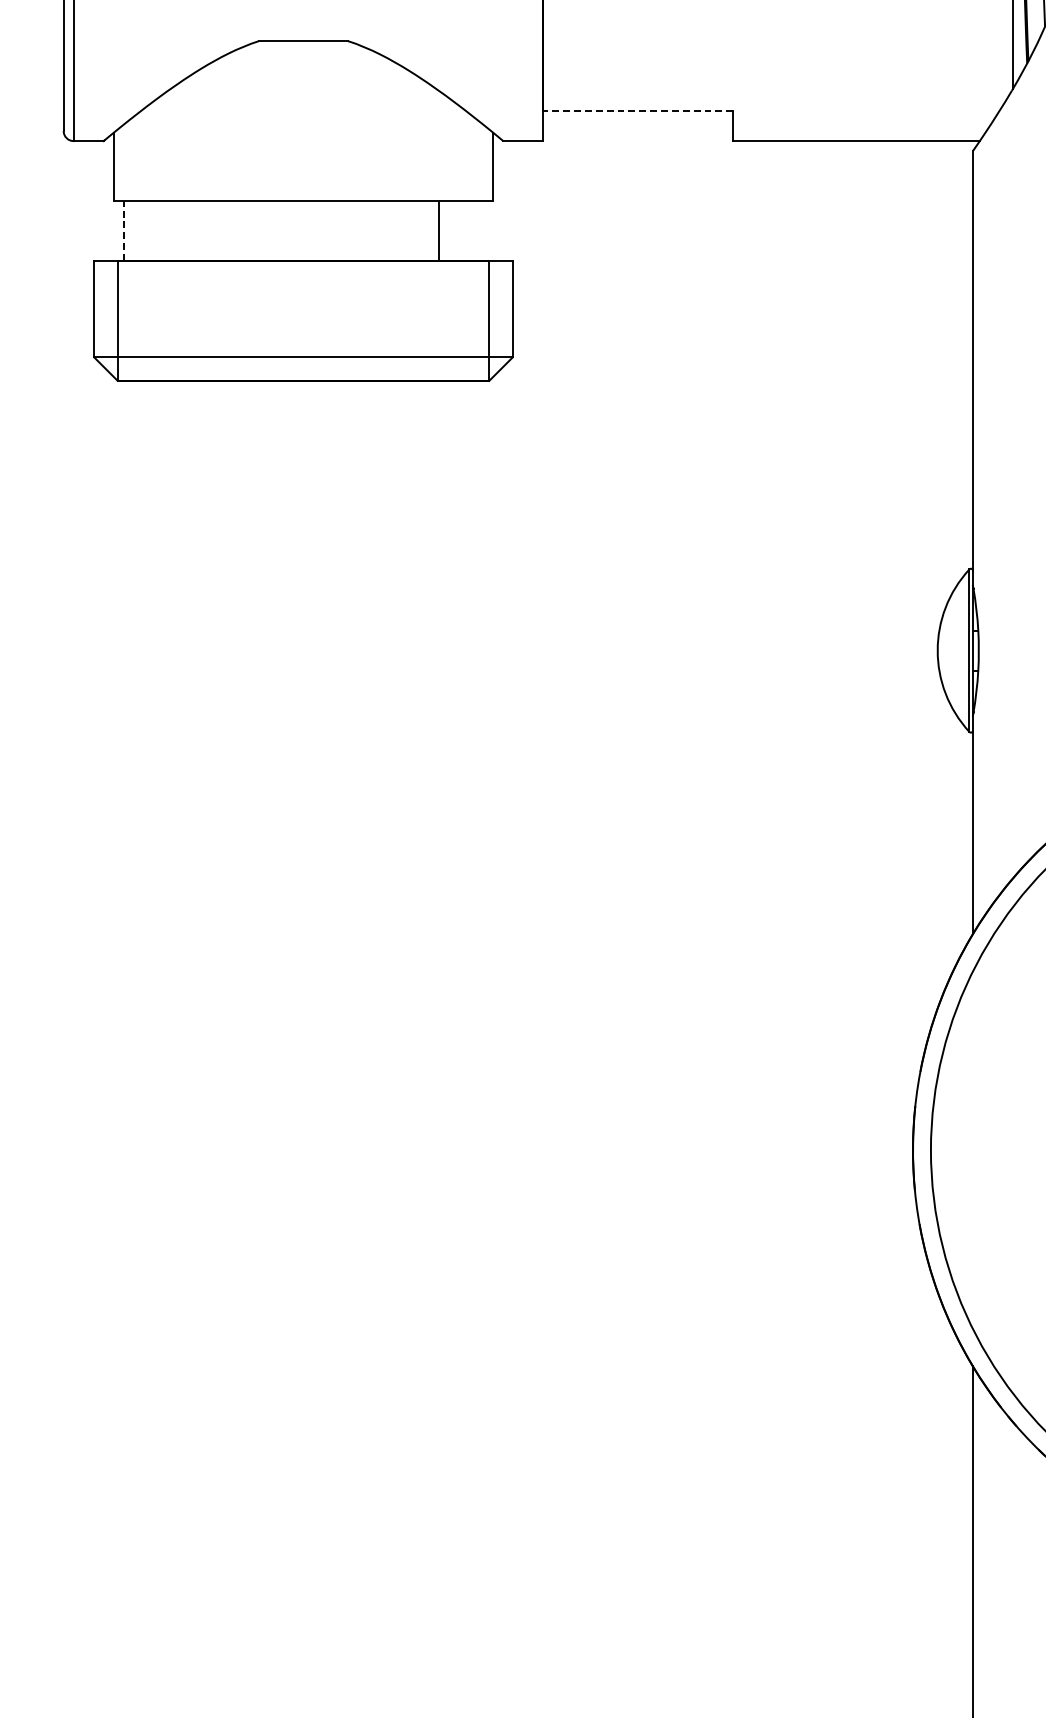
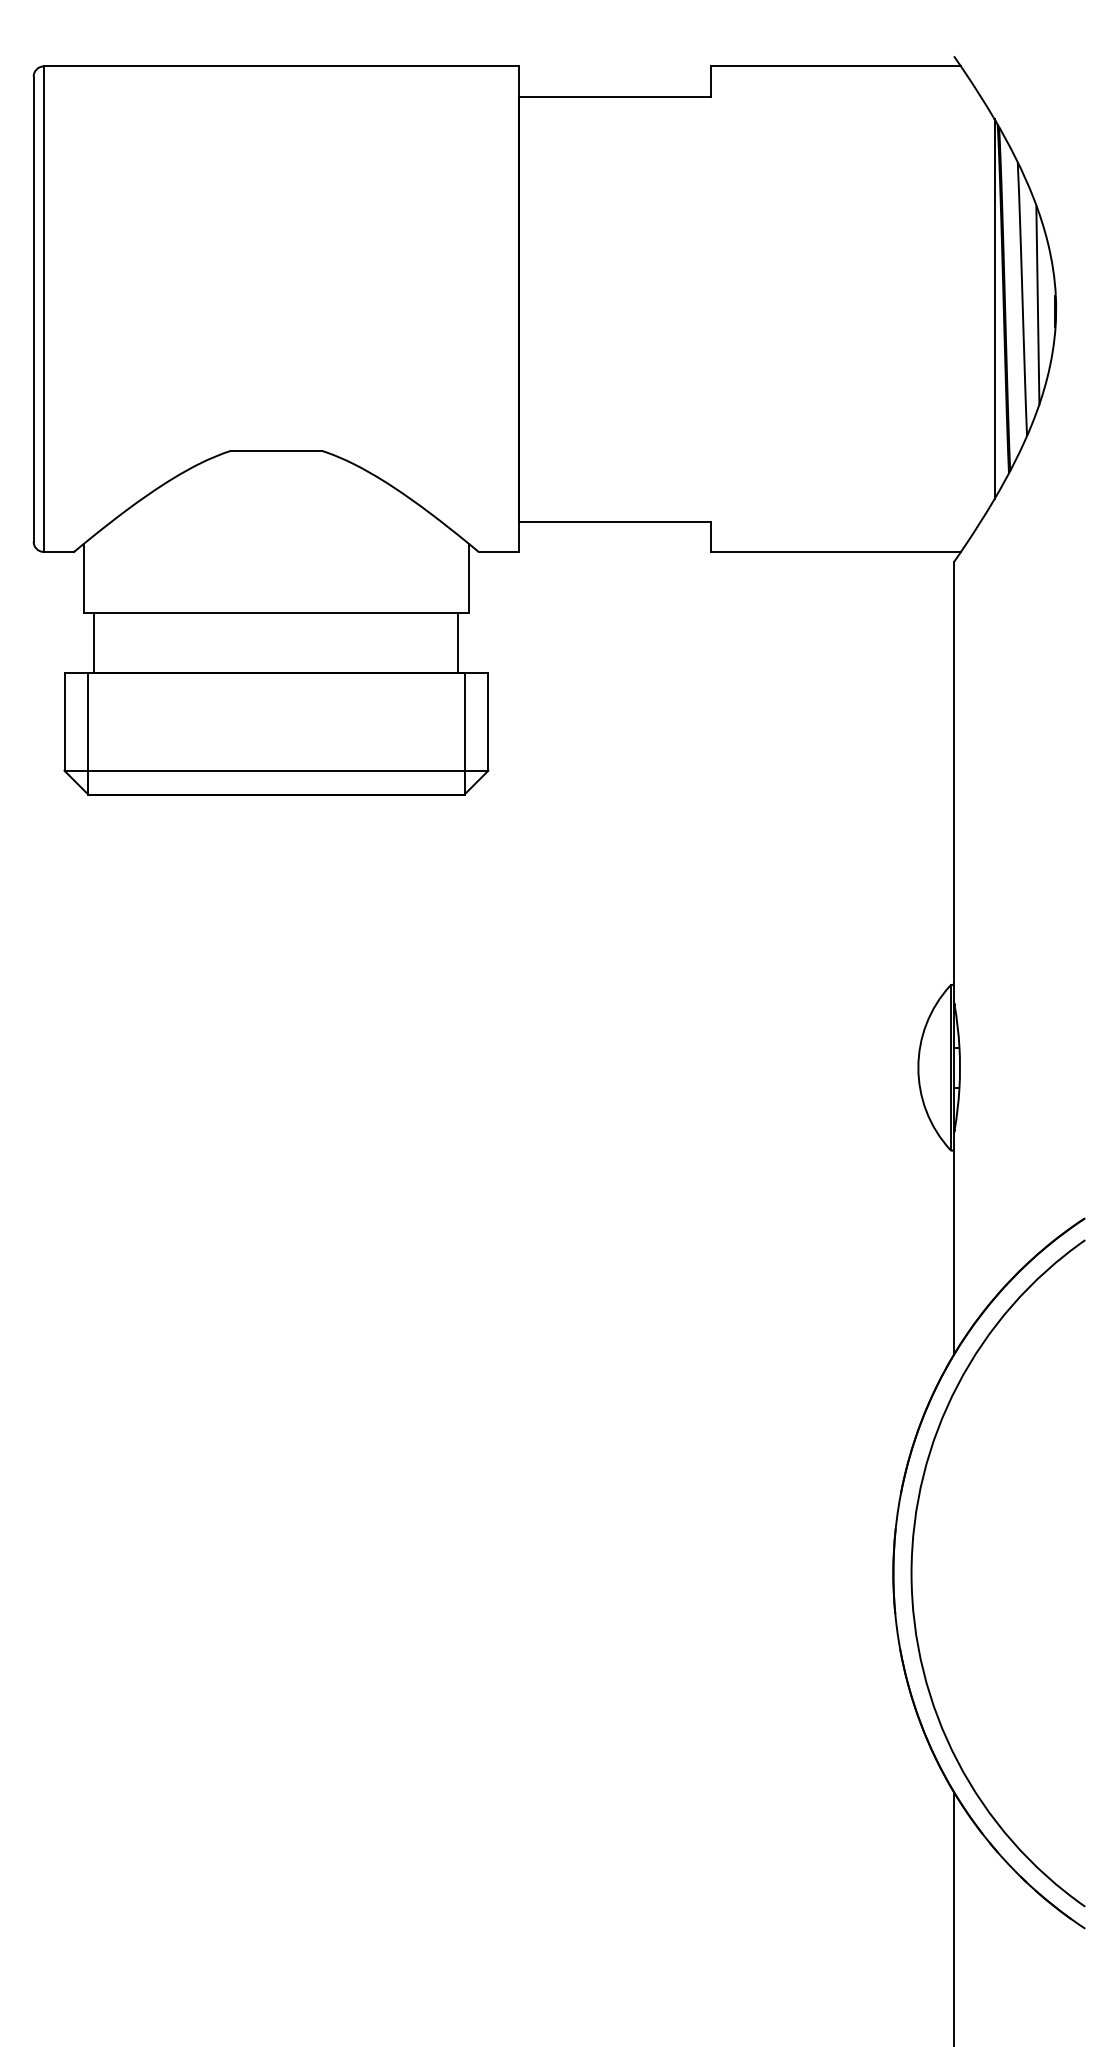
line: (637, 111) -> (614, 521), dashed -> solid
line: (123, 230) -> (94, 642), dashed -> solid
line: (438, 230) -> (458, 642), moved

